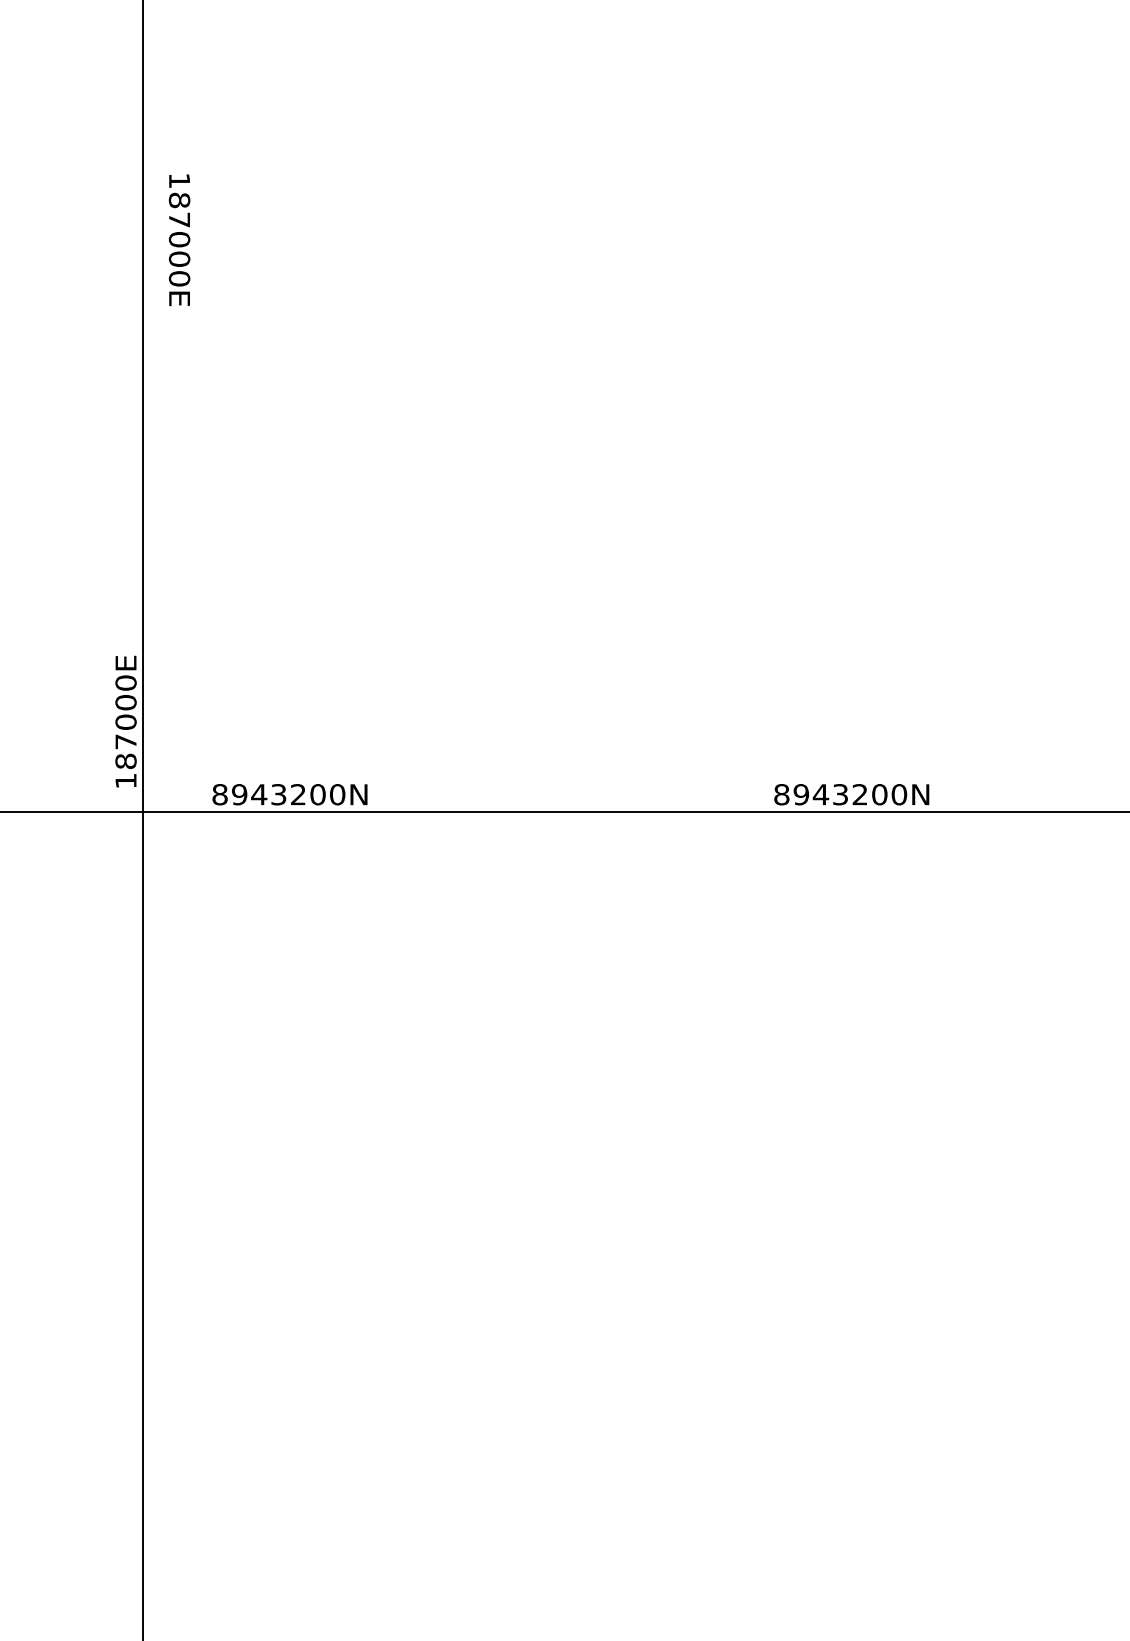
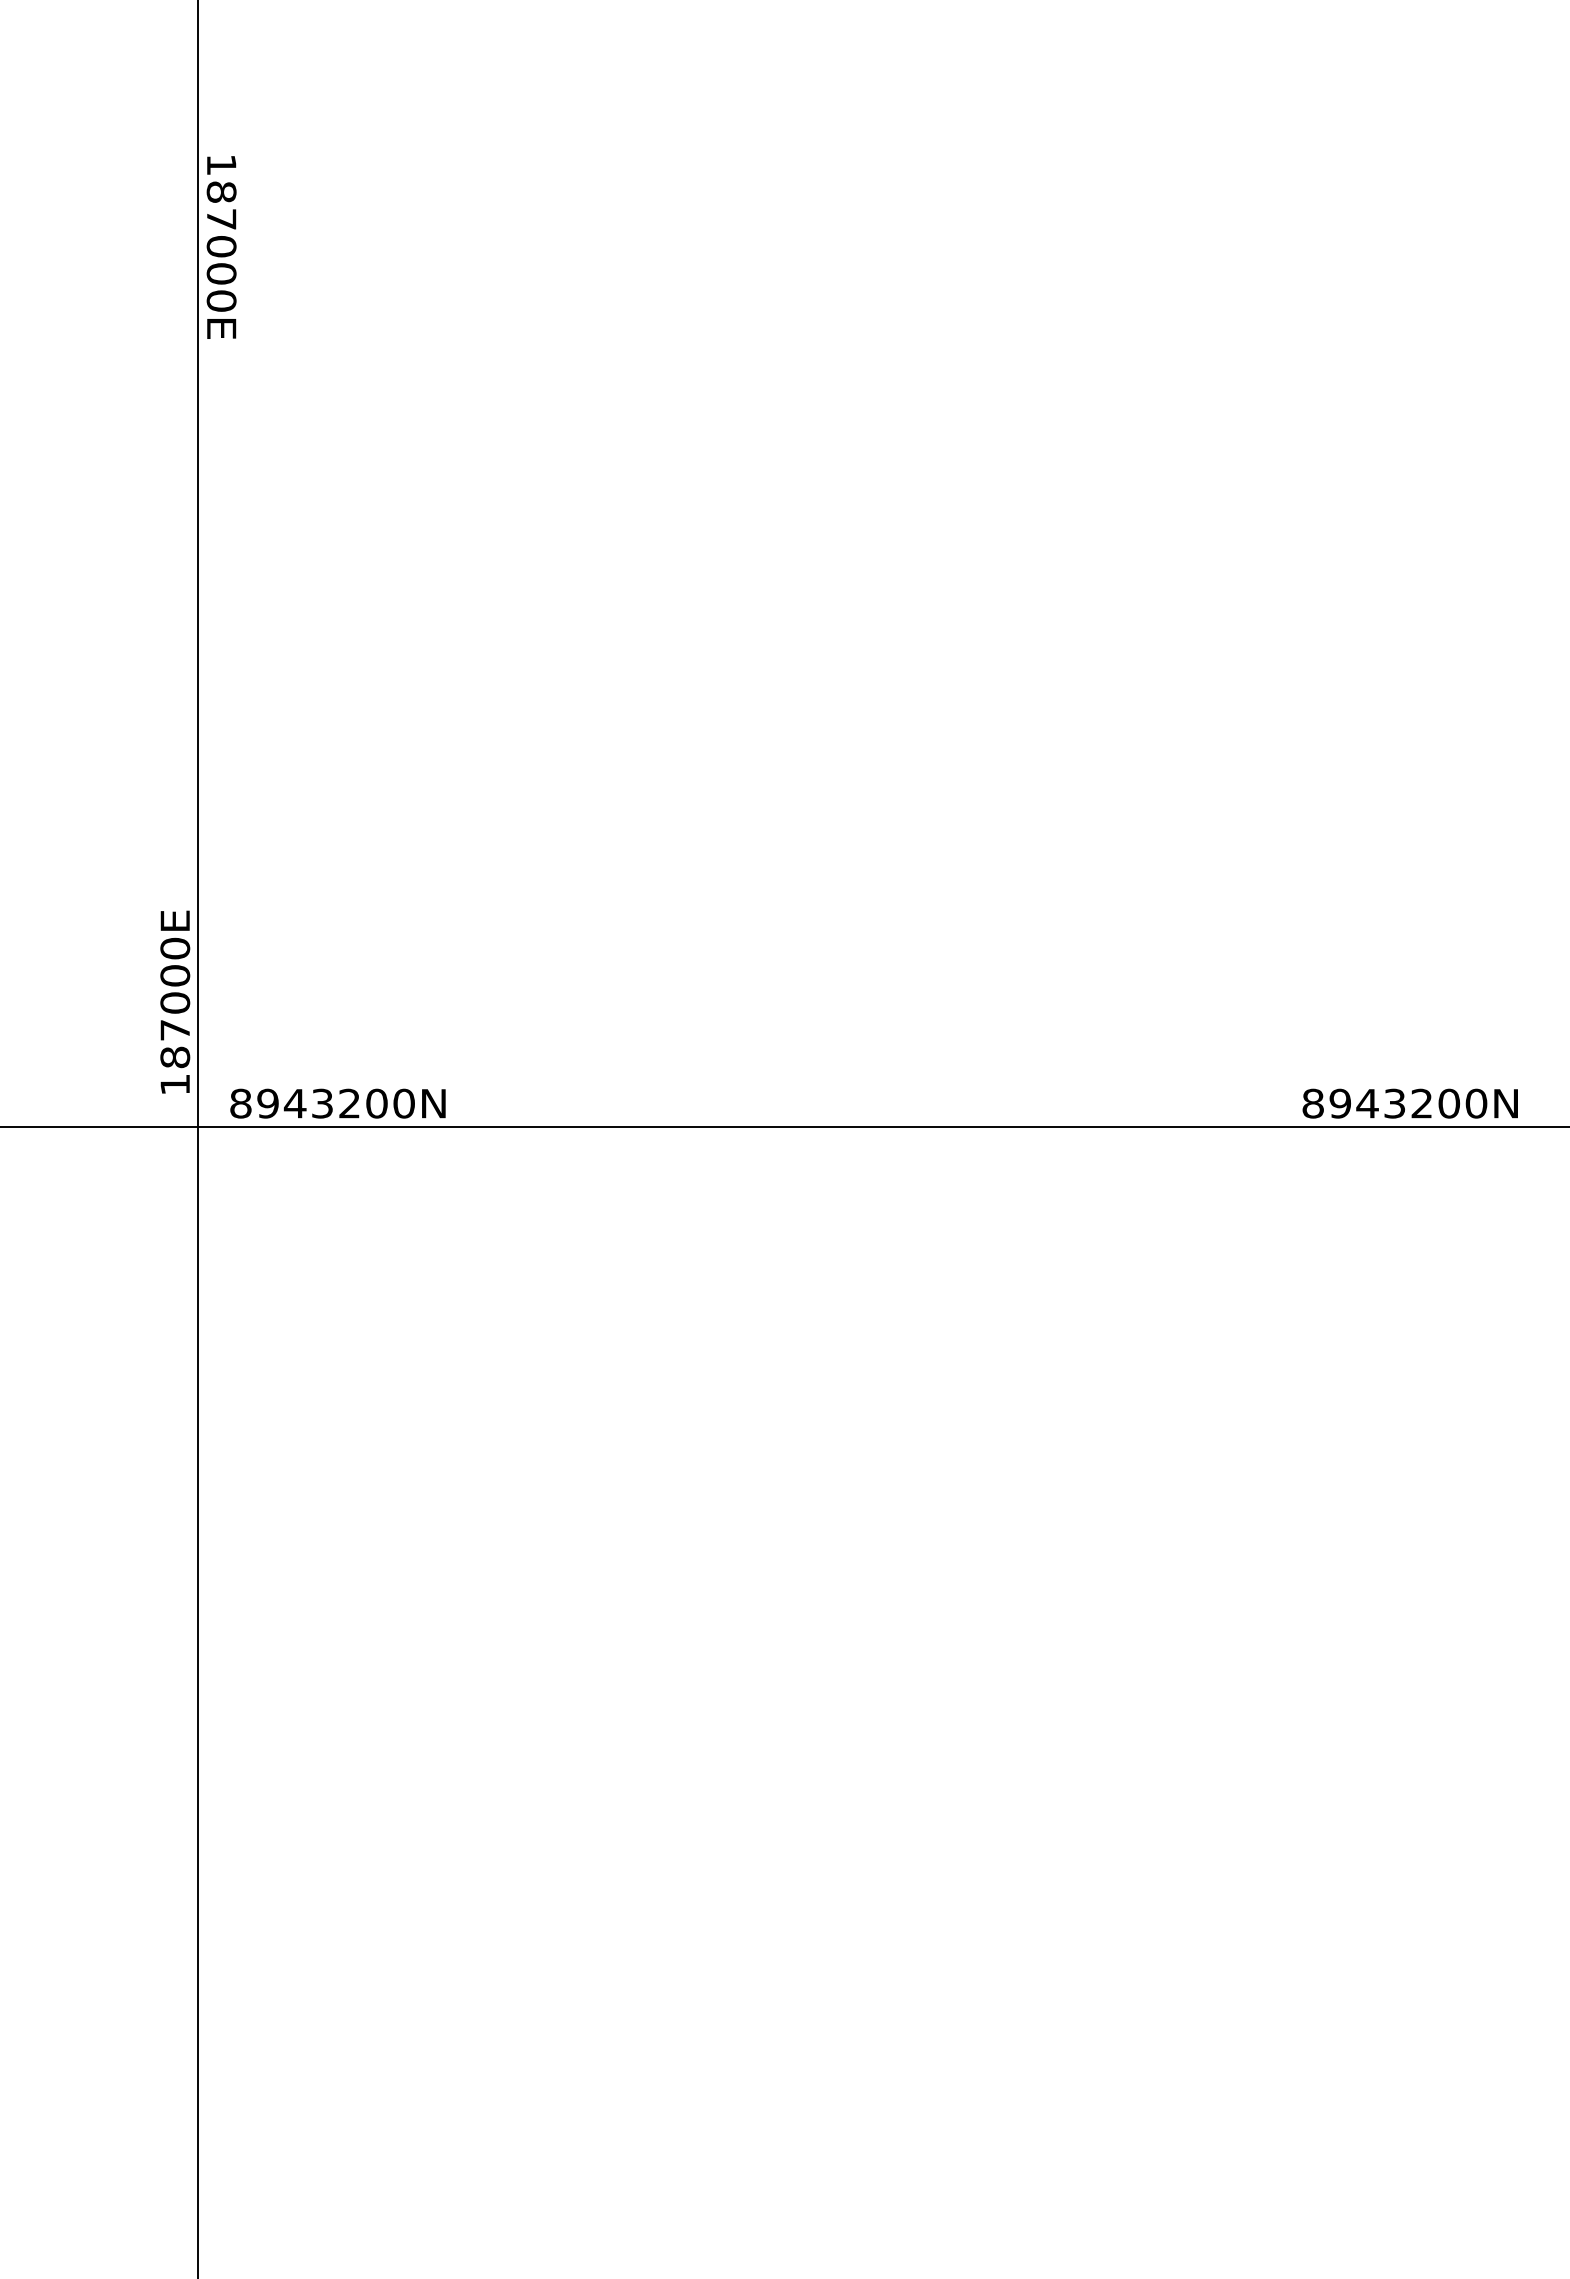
text: (179, 240) -> (221, 247), moved
text: (289, 794) -> (337, 1103), moved
text: (851, 794) -> (1409, 1103), moved

